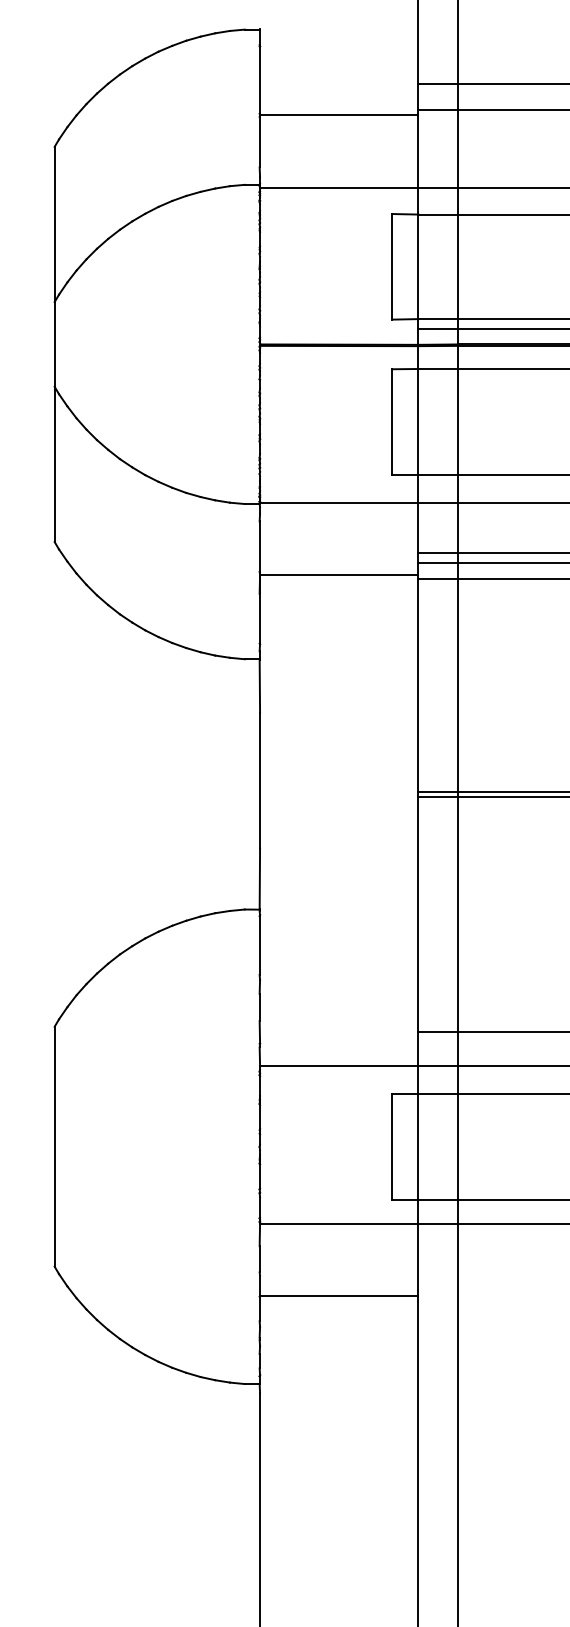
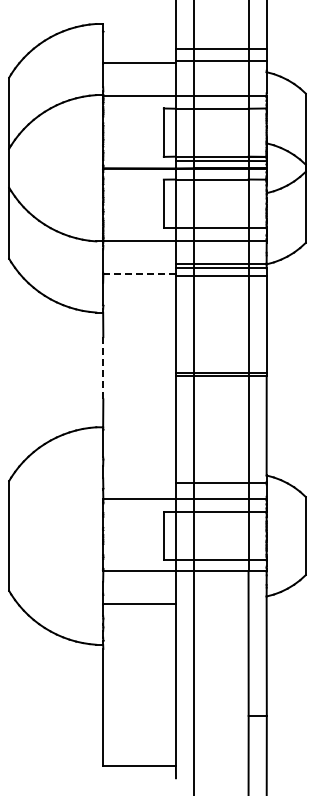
line: (338, 574) -> (139, 273), solid -> dashed
line: (260, 779) -> (103, 367), solid -> dashed

